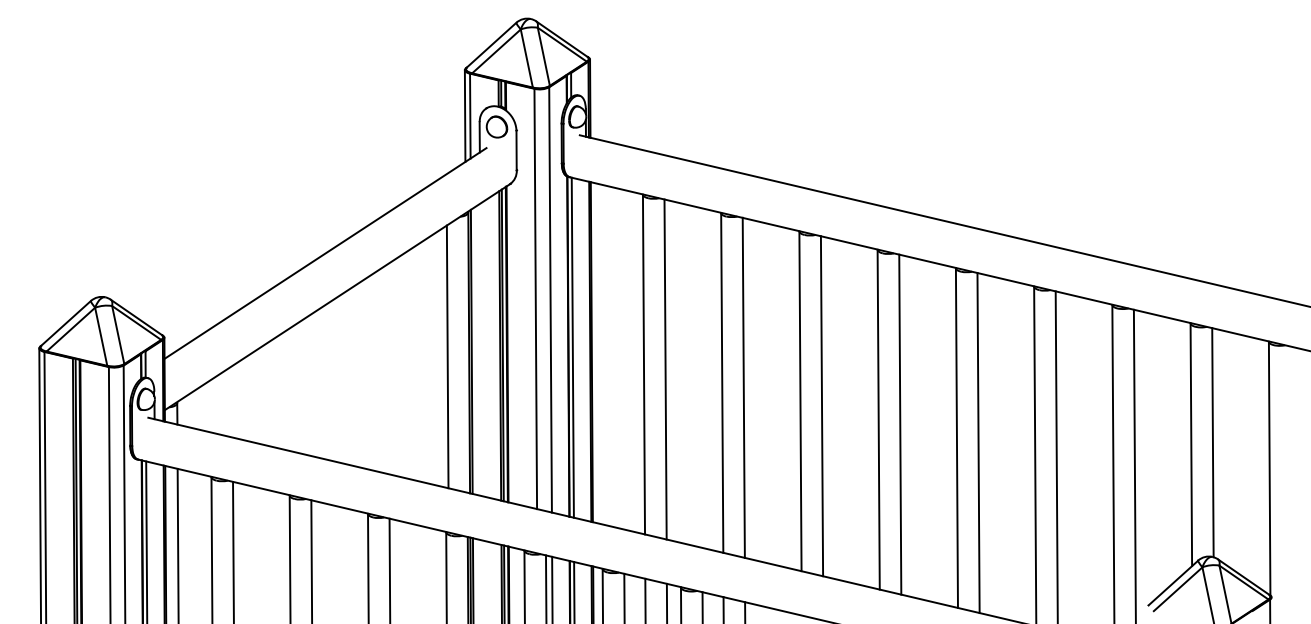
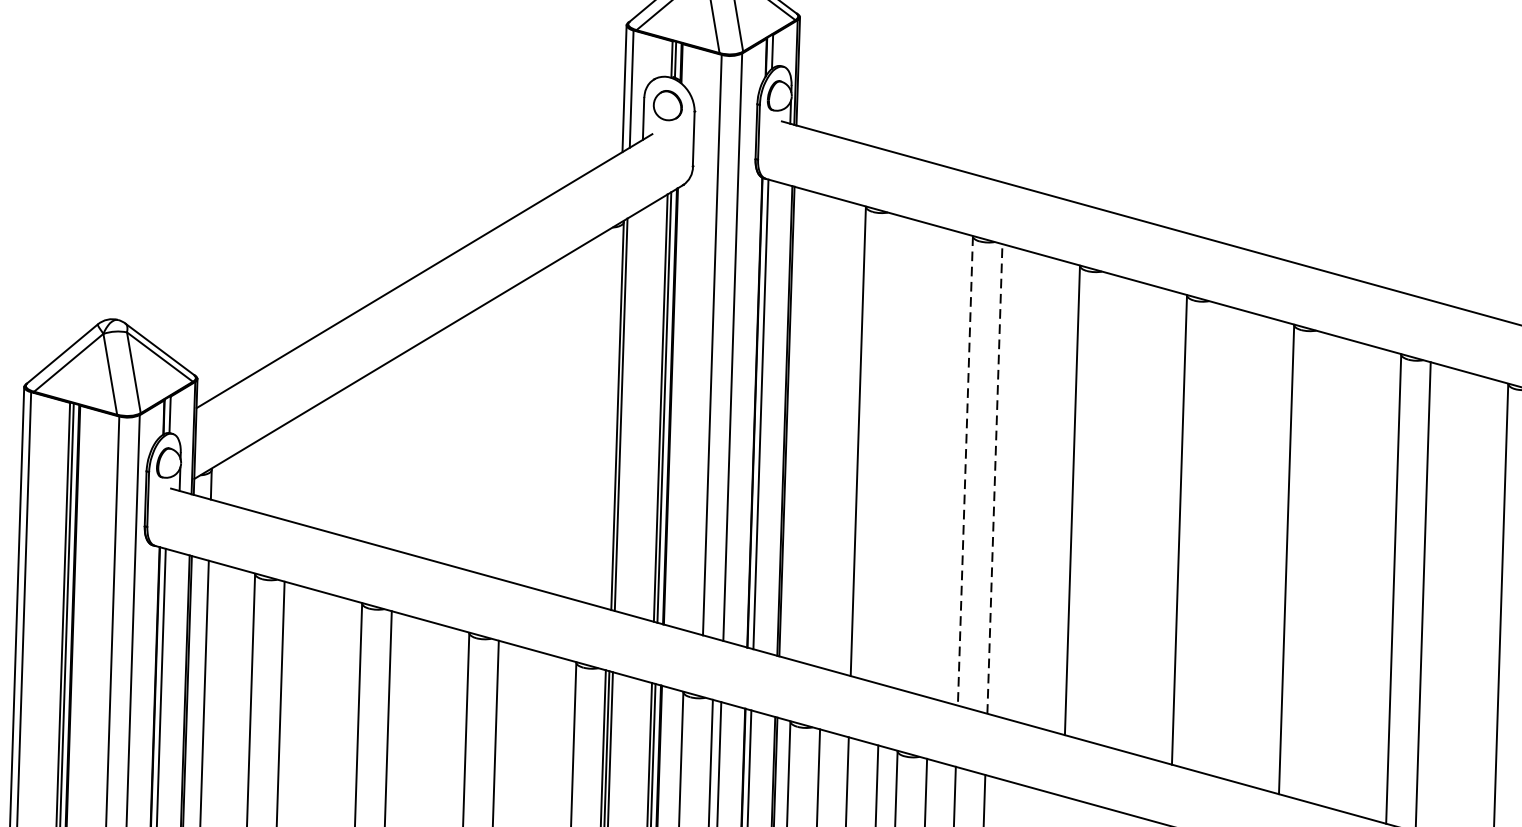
line: (447, 356) -> (587, 419), removed
line: (665, 369) -> (887, 449), removed
line: (722, 382) -> (965, 470), solid -> dashed
line: (743, 387) -> (994, 478), solid -> dashed
line: (821, 406) -> (1101, 508), removed
line: (900, 424) -> (1209, 537), removed
line: (978, 442) -> (1316, 566), removed

